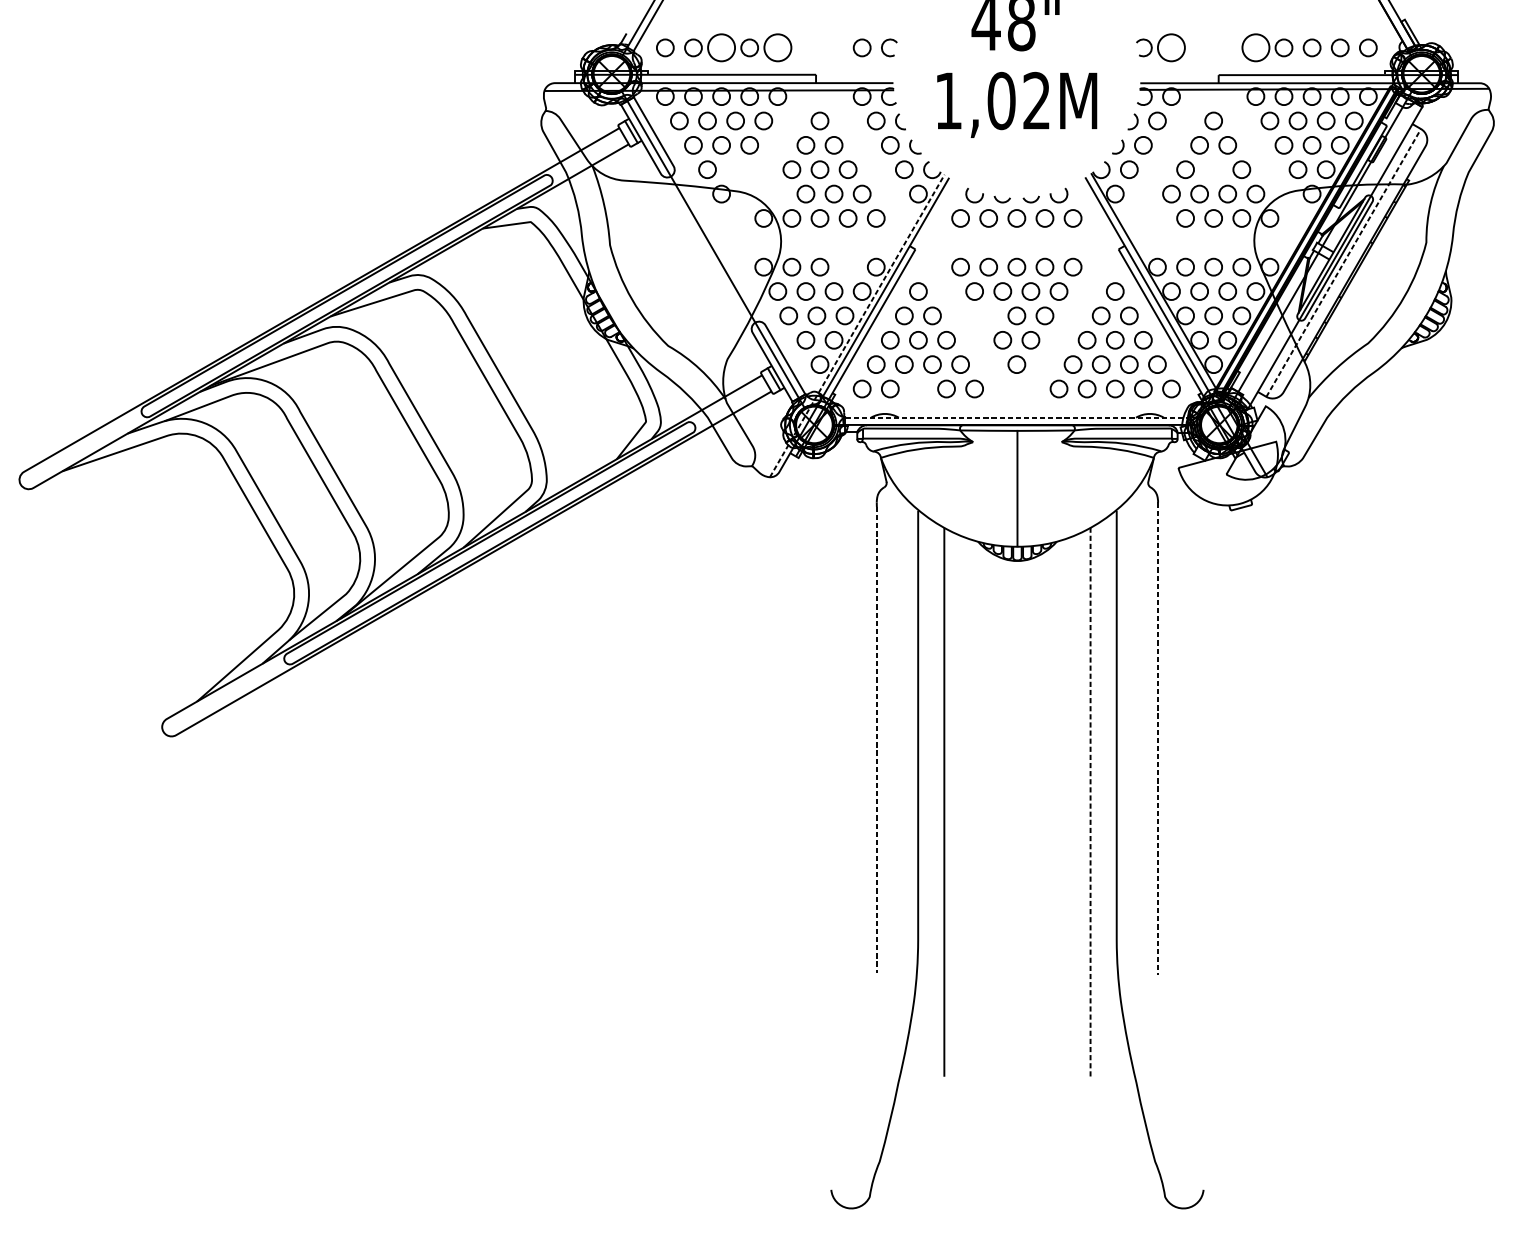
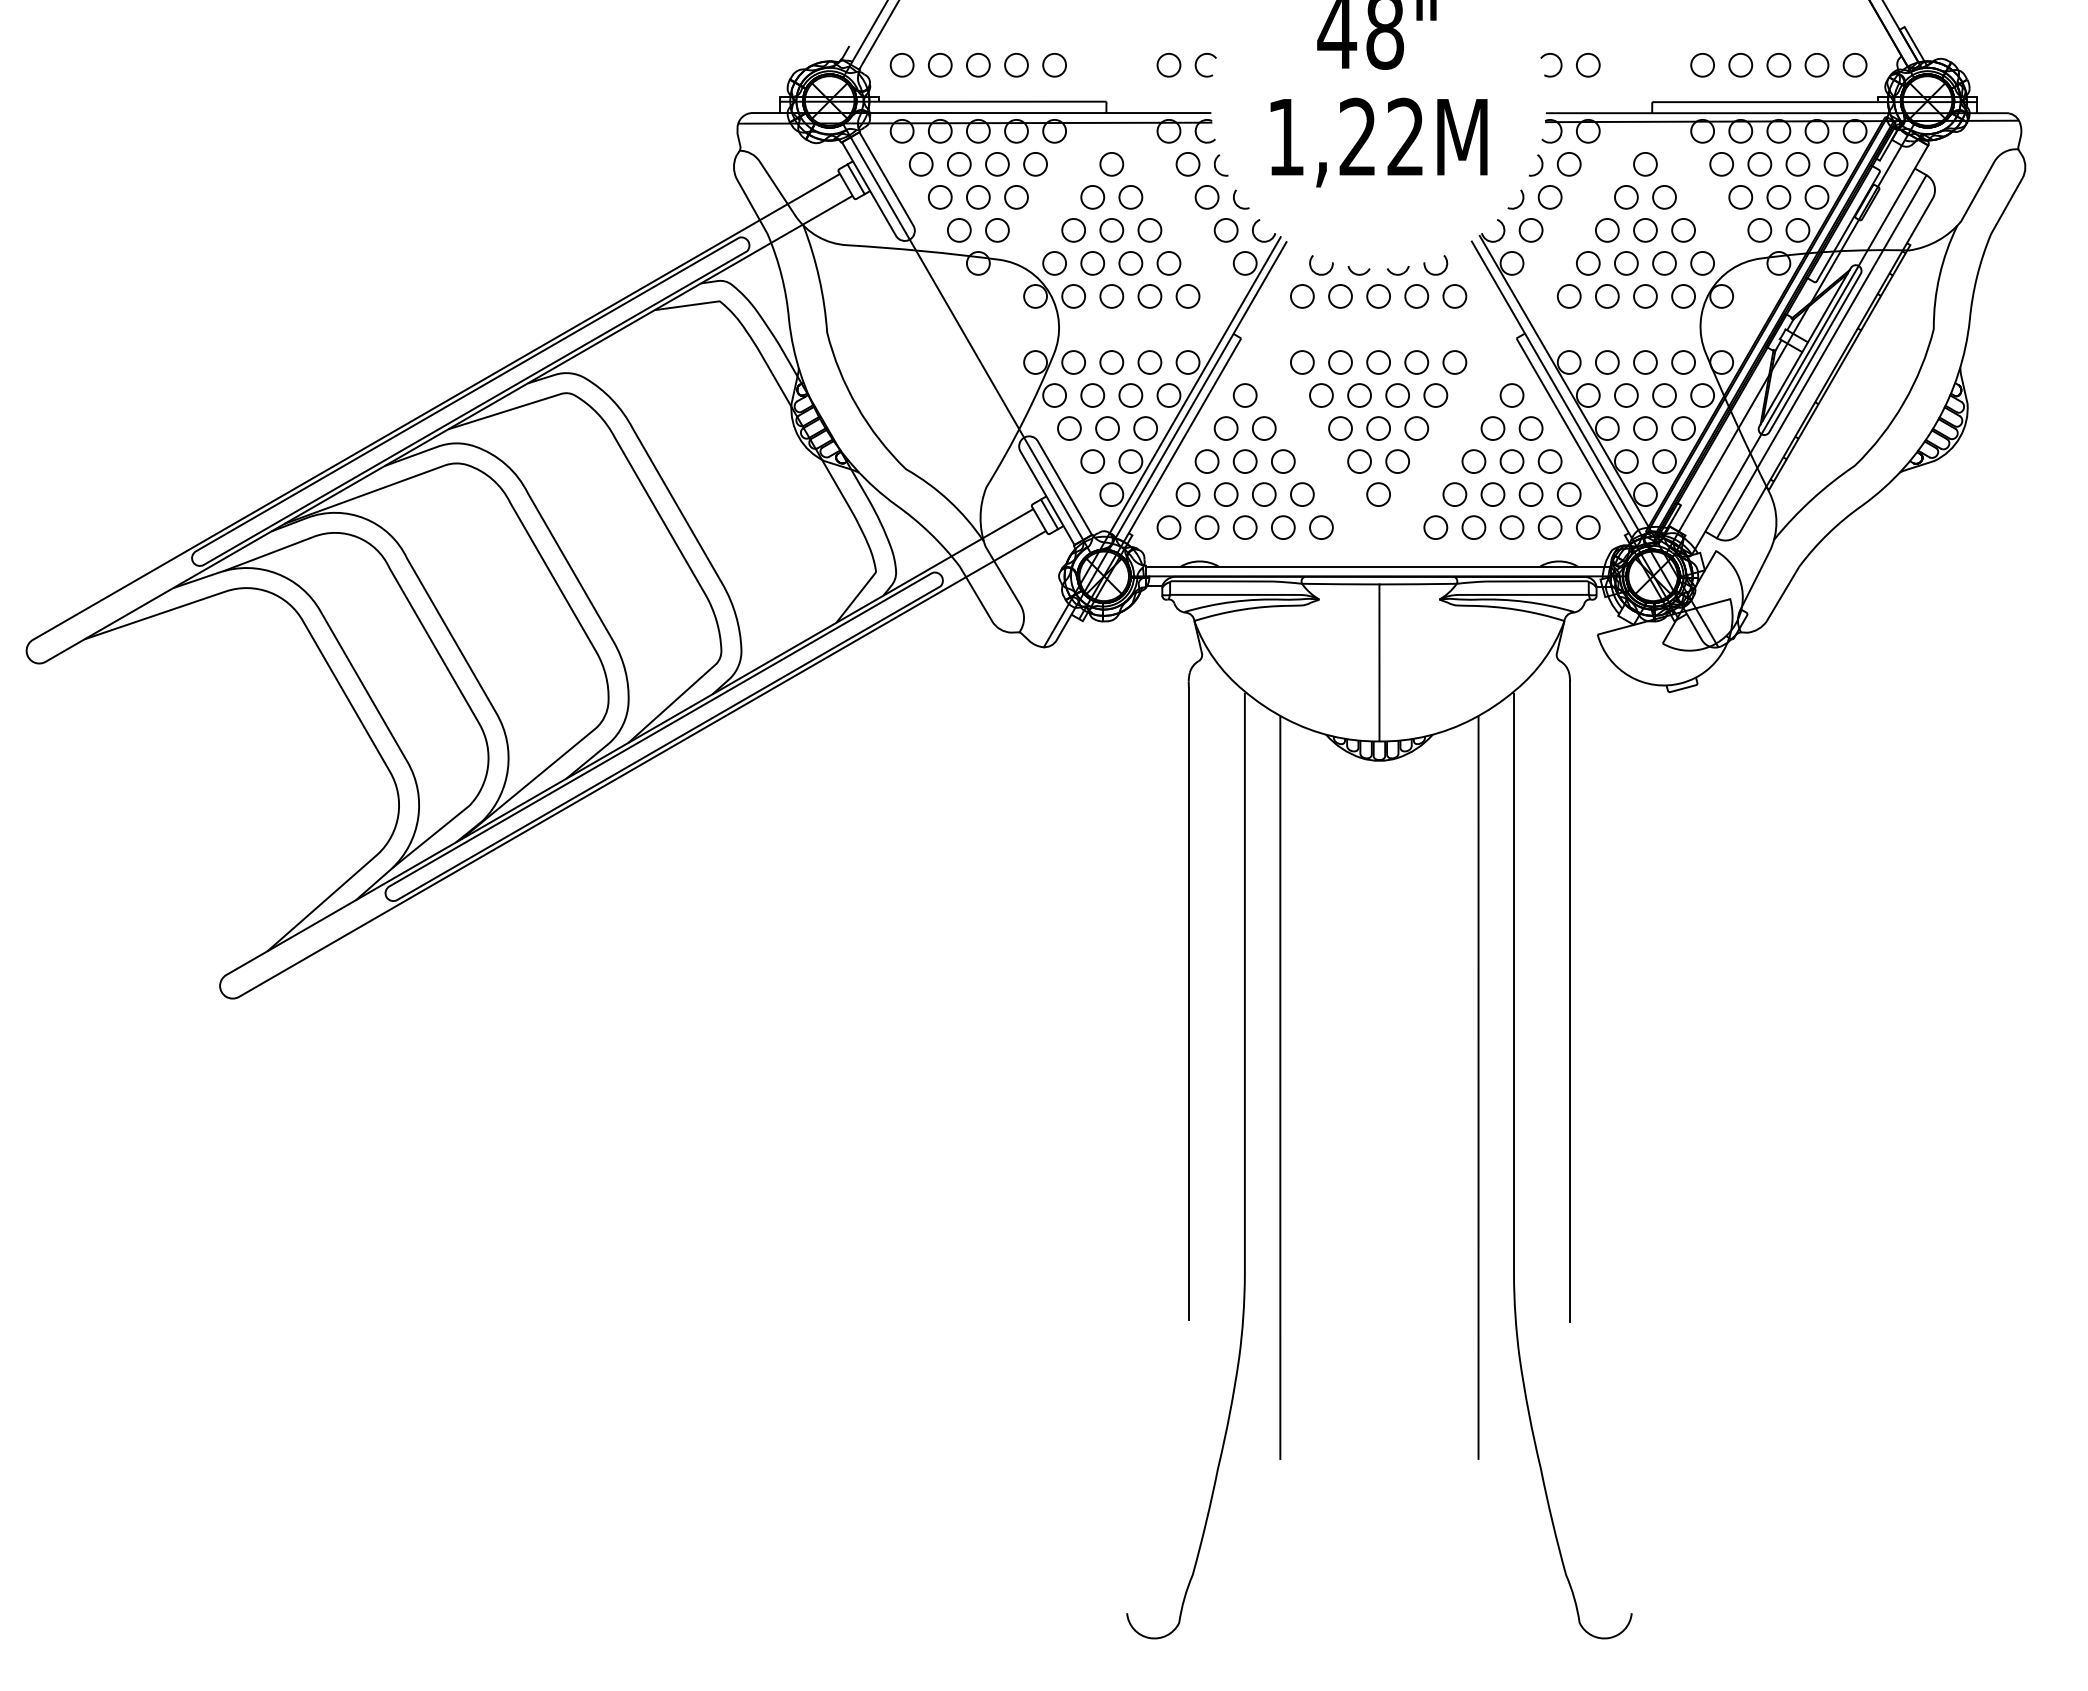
circle: (721, 48) -> (978, 65), size x0.62
circle: (777, 48) -> (1054, 65), size x0.62
circle: (1171, 48) -> (1588, 65), size x0.62
circle: (1255, 48) -> (1702, 65), size x0.62
text: (1001, 100) -> (1357, 136), 1,02M -> 1,22M
circle: (735, 169) -> (997, 230), added
circle: (1213, 169) -> (1645, 230), added
circle: (777, 194) -> (1054, 263), added
circle: (1156, 218) -> (1568, 296), added
line: (1343, 262) -> (1821, 356), dashed -> solid
circle: (847, 267) -> (1149, 362), added
circle: (988, 315) -> (1340, 428), added
line: (857, 326) -> (1162, 442), dashed -> solid
circle: (917, 388) -> (1244, 527), added
line: (1016, 417) -> (1378, 566), dashed -> solid
line: (1158, 739) -> (1570, 1002), dashed -> solid
line: (876, 740) -> (1188, 1004), dashed -> solid
line: (1090, 802) -> (1478, 1088), dashed -> solid

